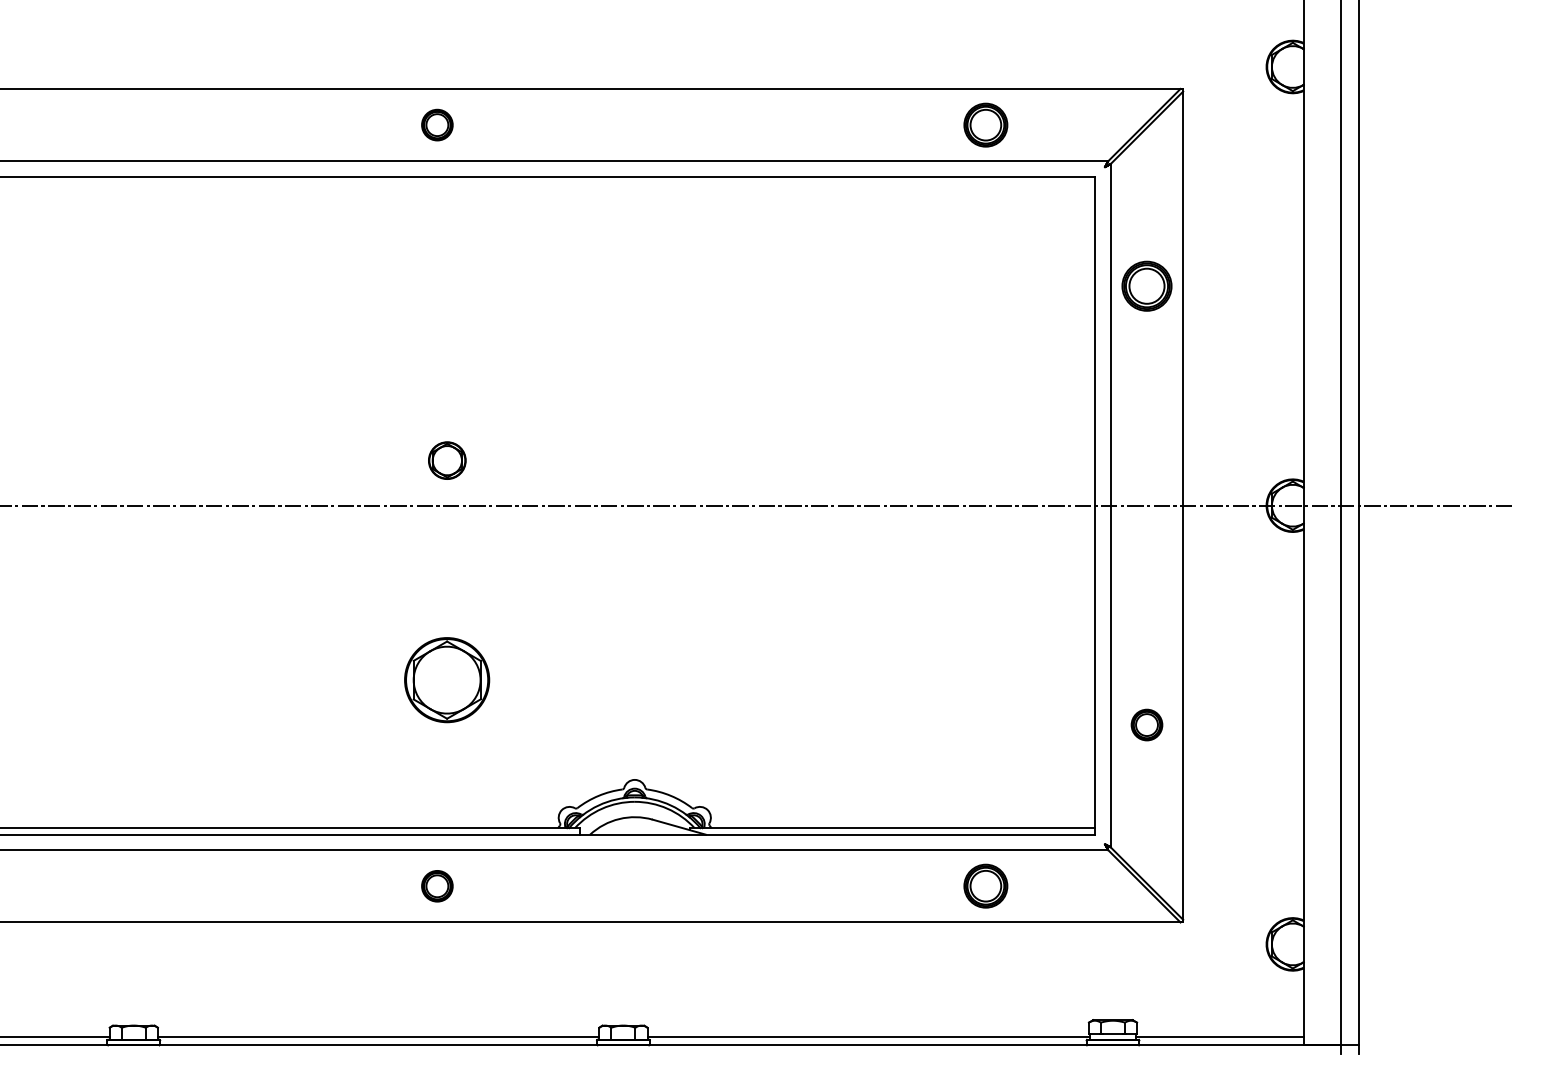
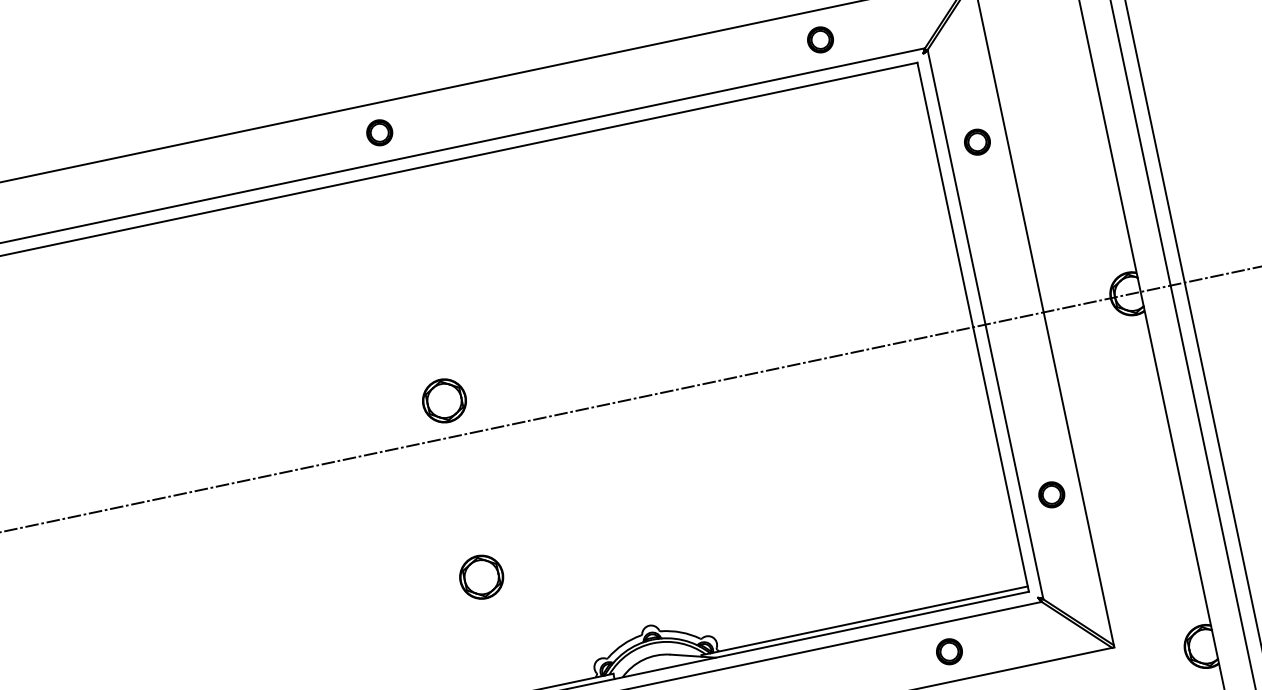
part: (985, 124) -> (820, 39), size x0.71
part: (1146, 286) -> (977, 142), size x0.62
part: (447, 460) -> (444, 400), size x1.43
part: (447, 679) -> (481, 576), size x0.62
part: (985, 886) -> (949, 651), size x0.71

